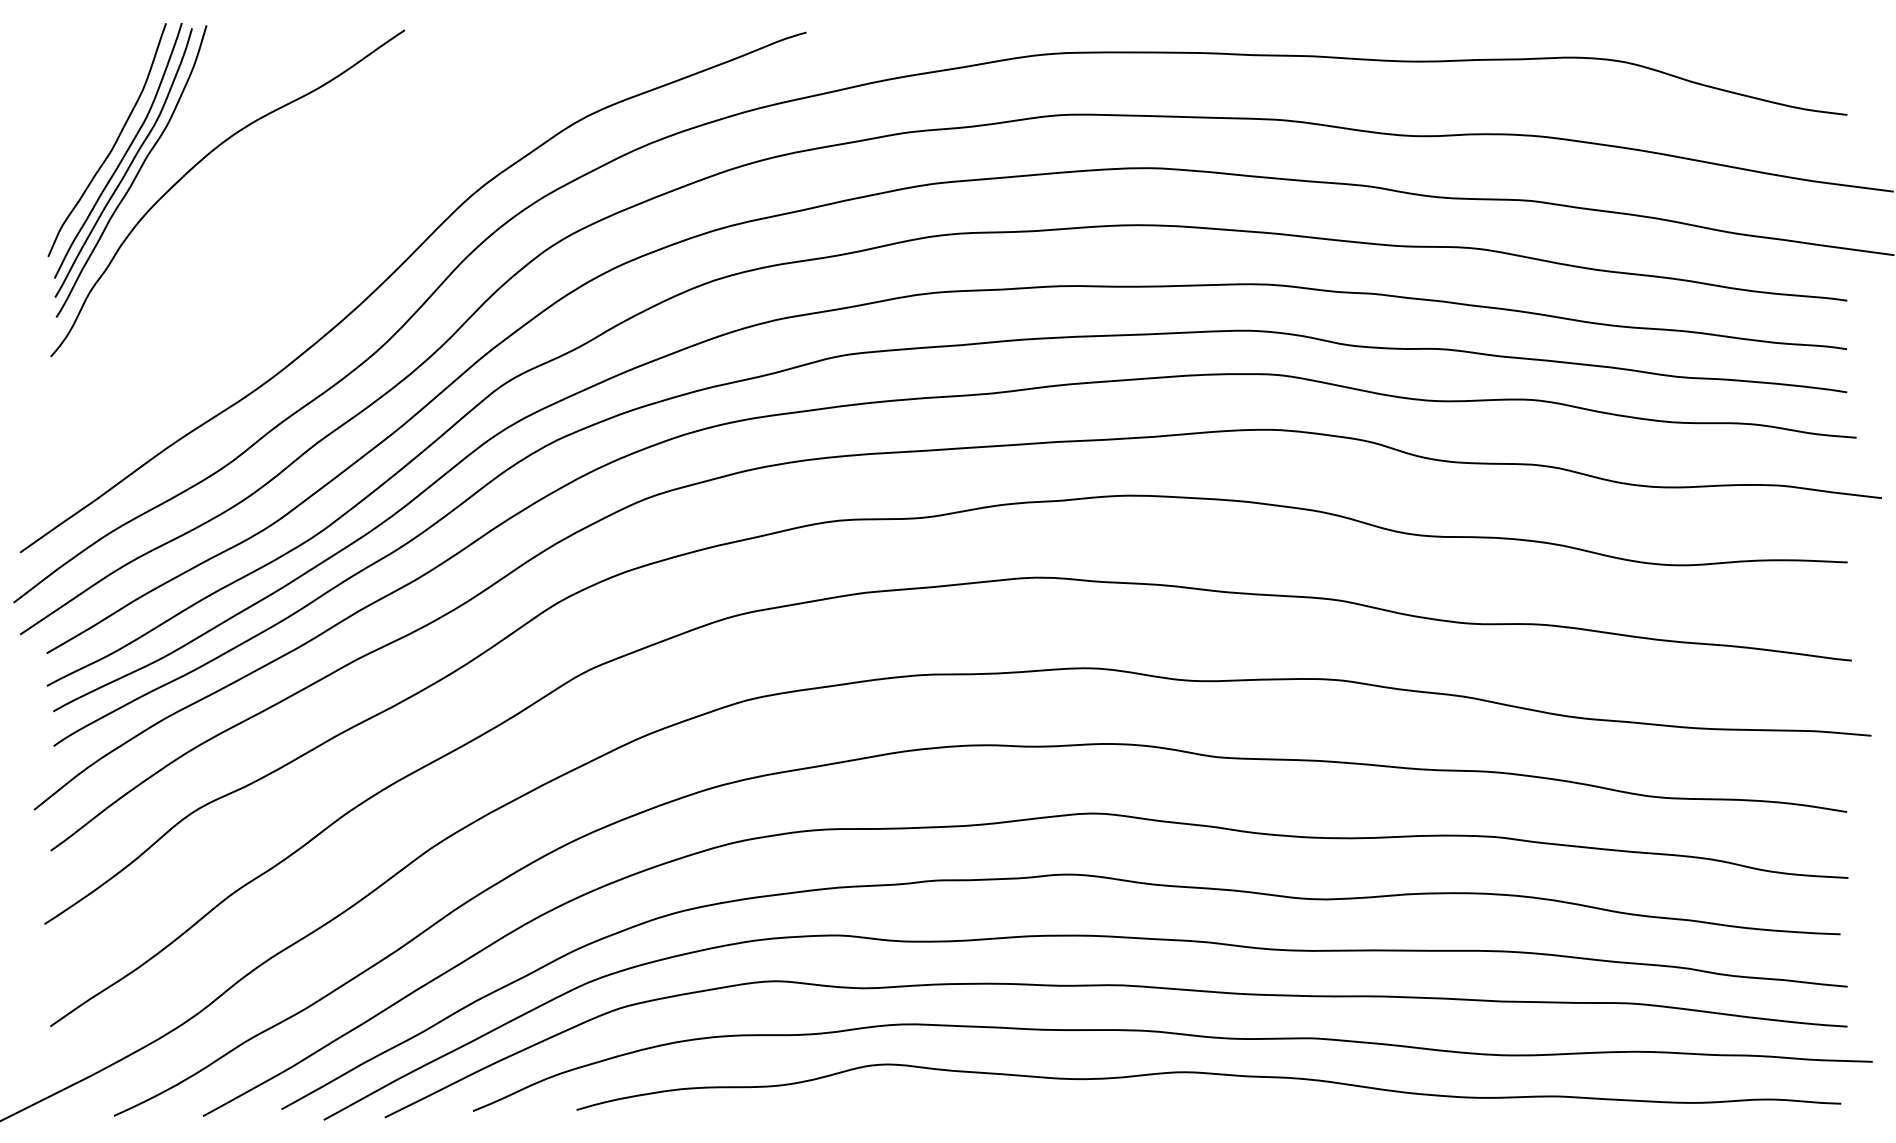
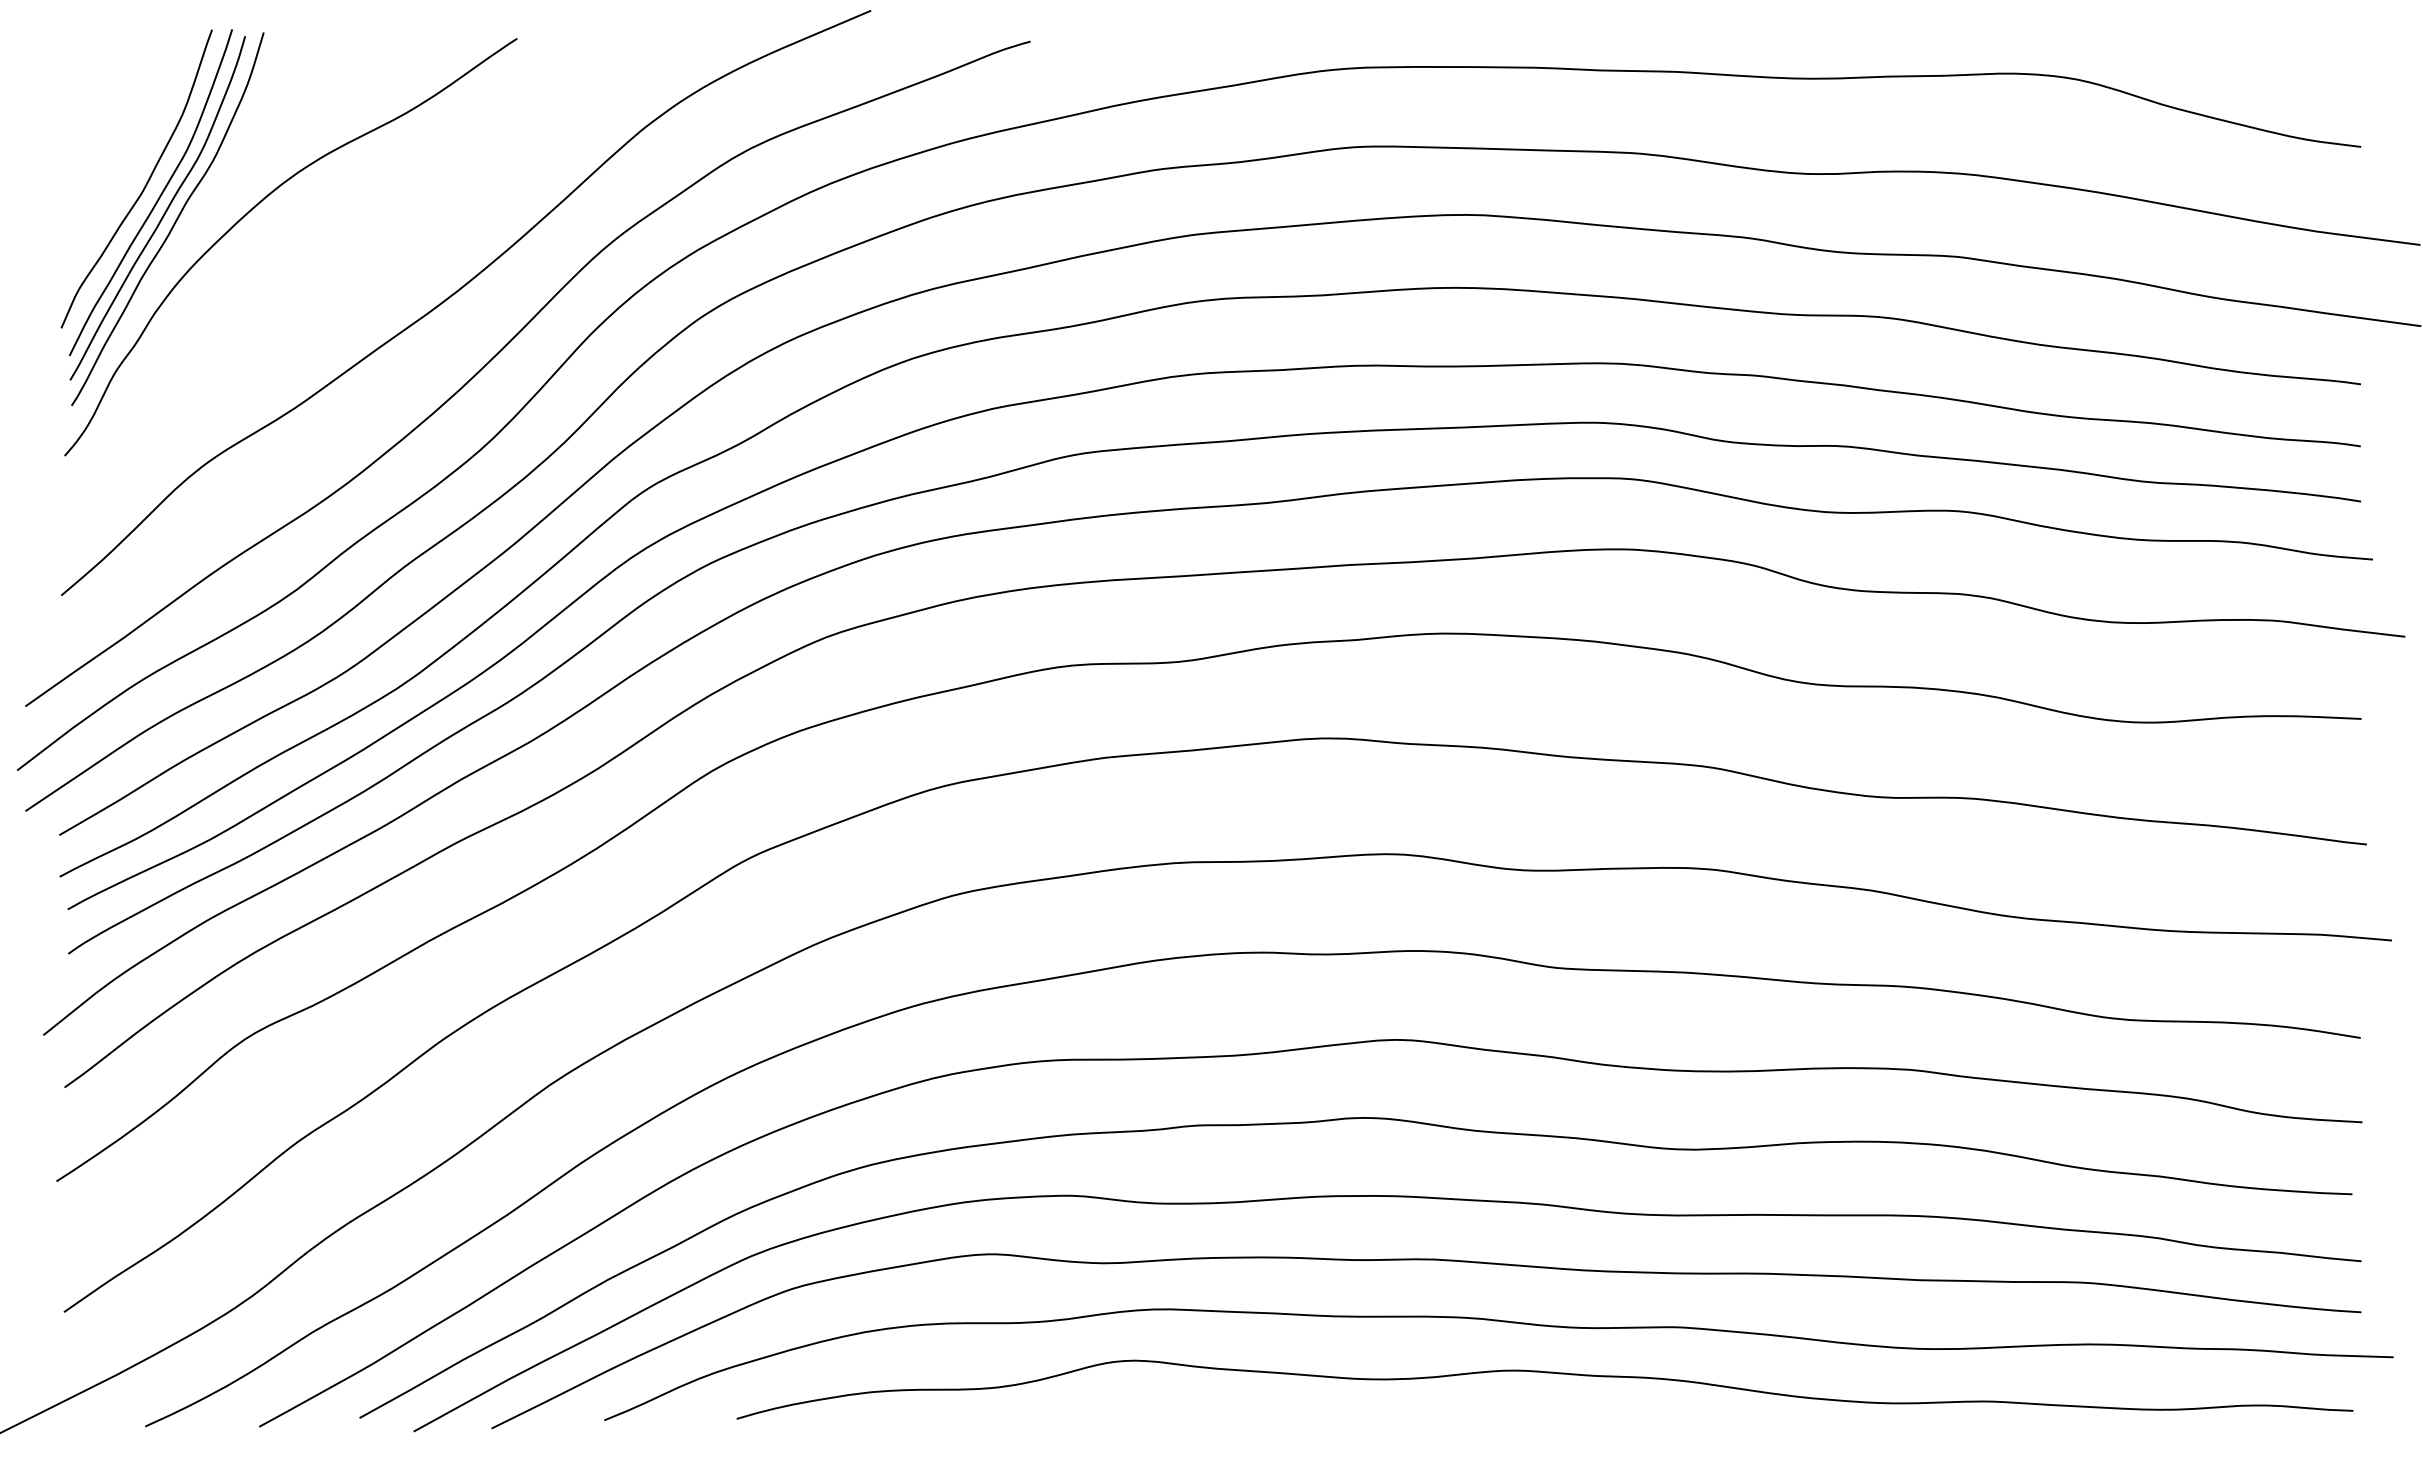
curve: (360, 227) -> (460, 290), added

